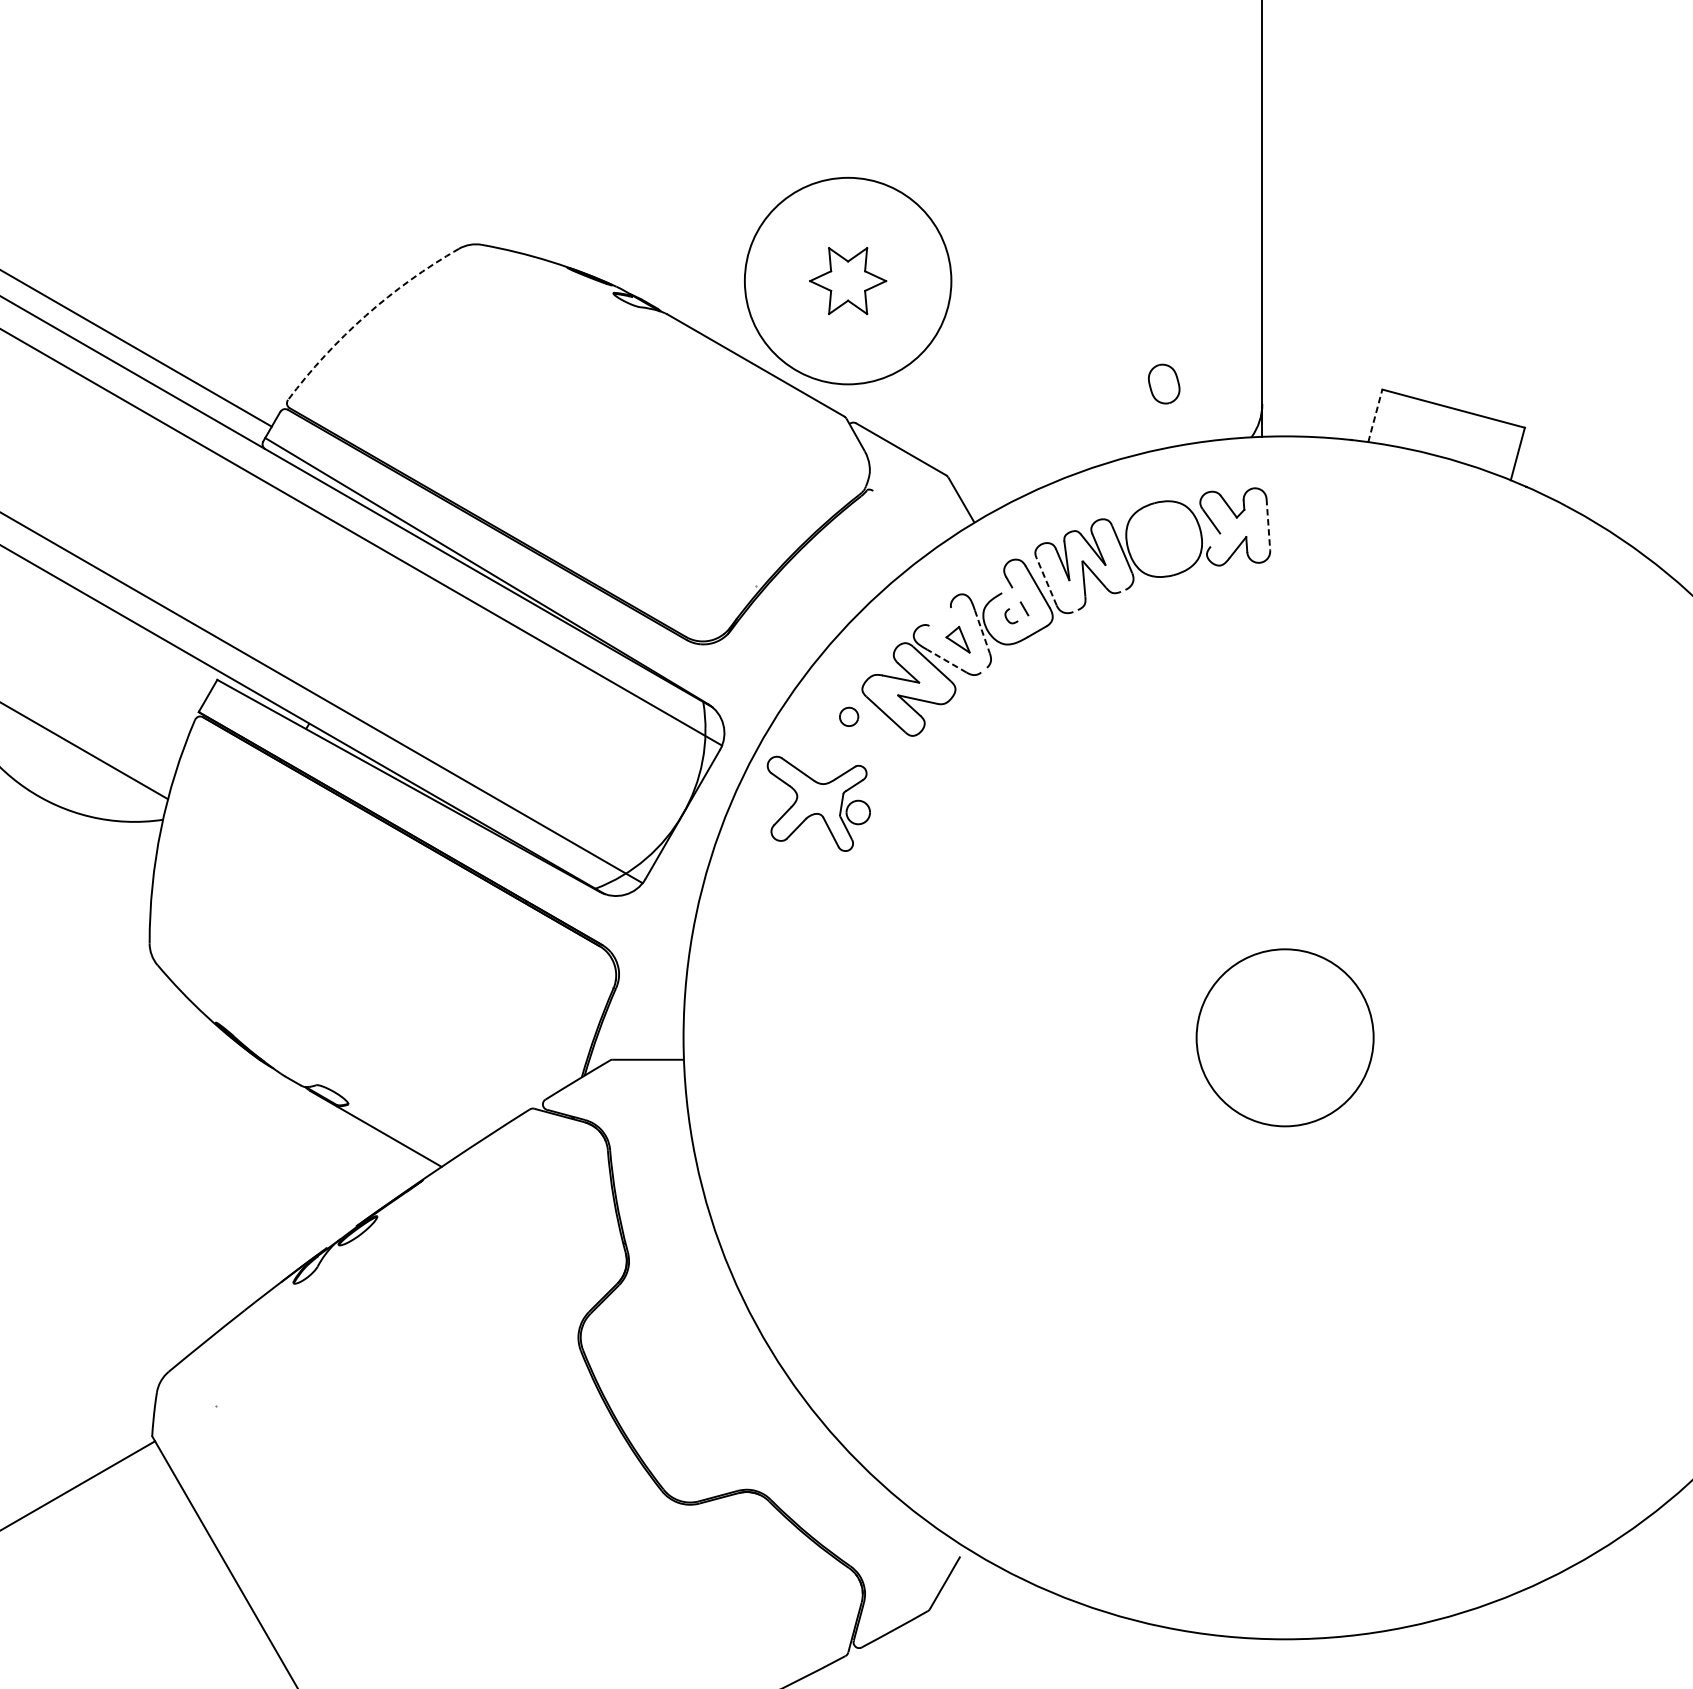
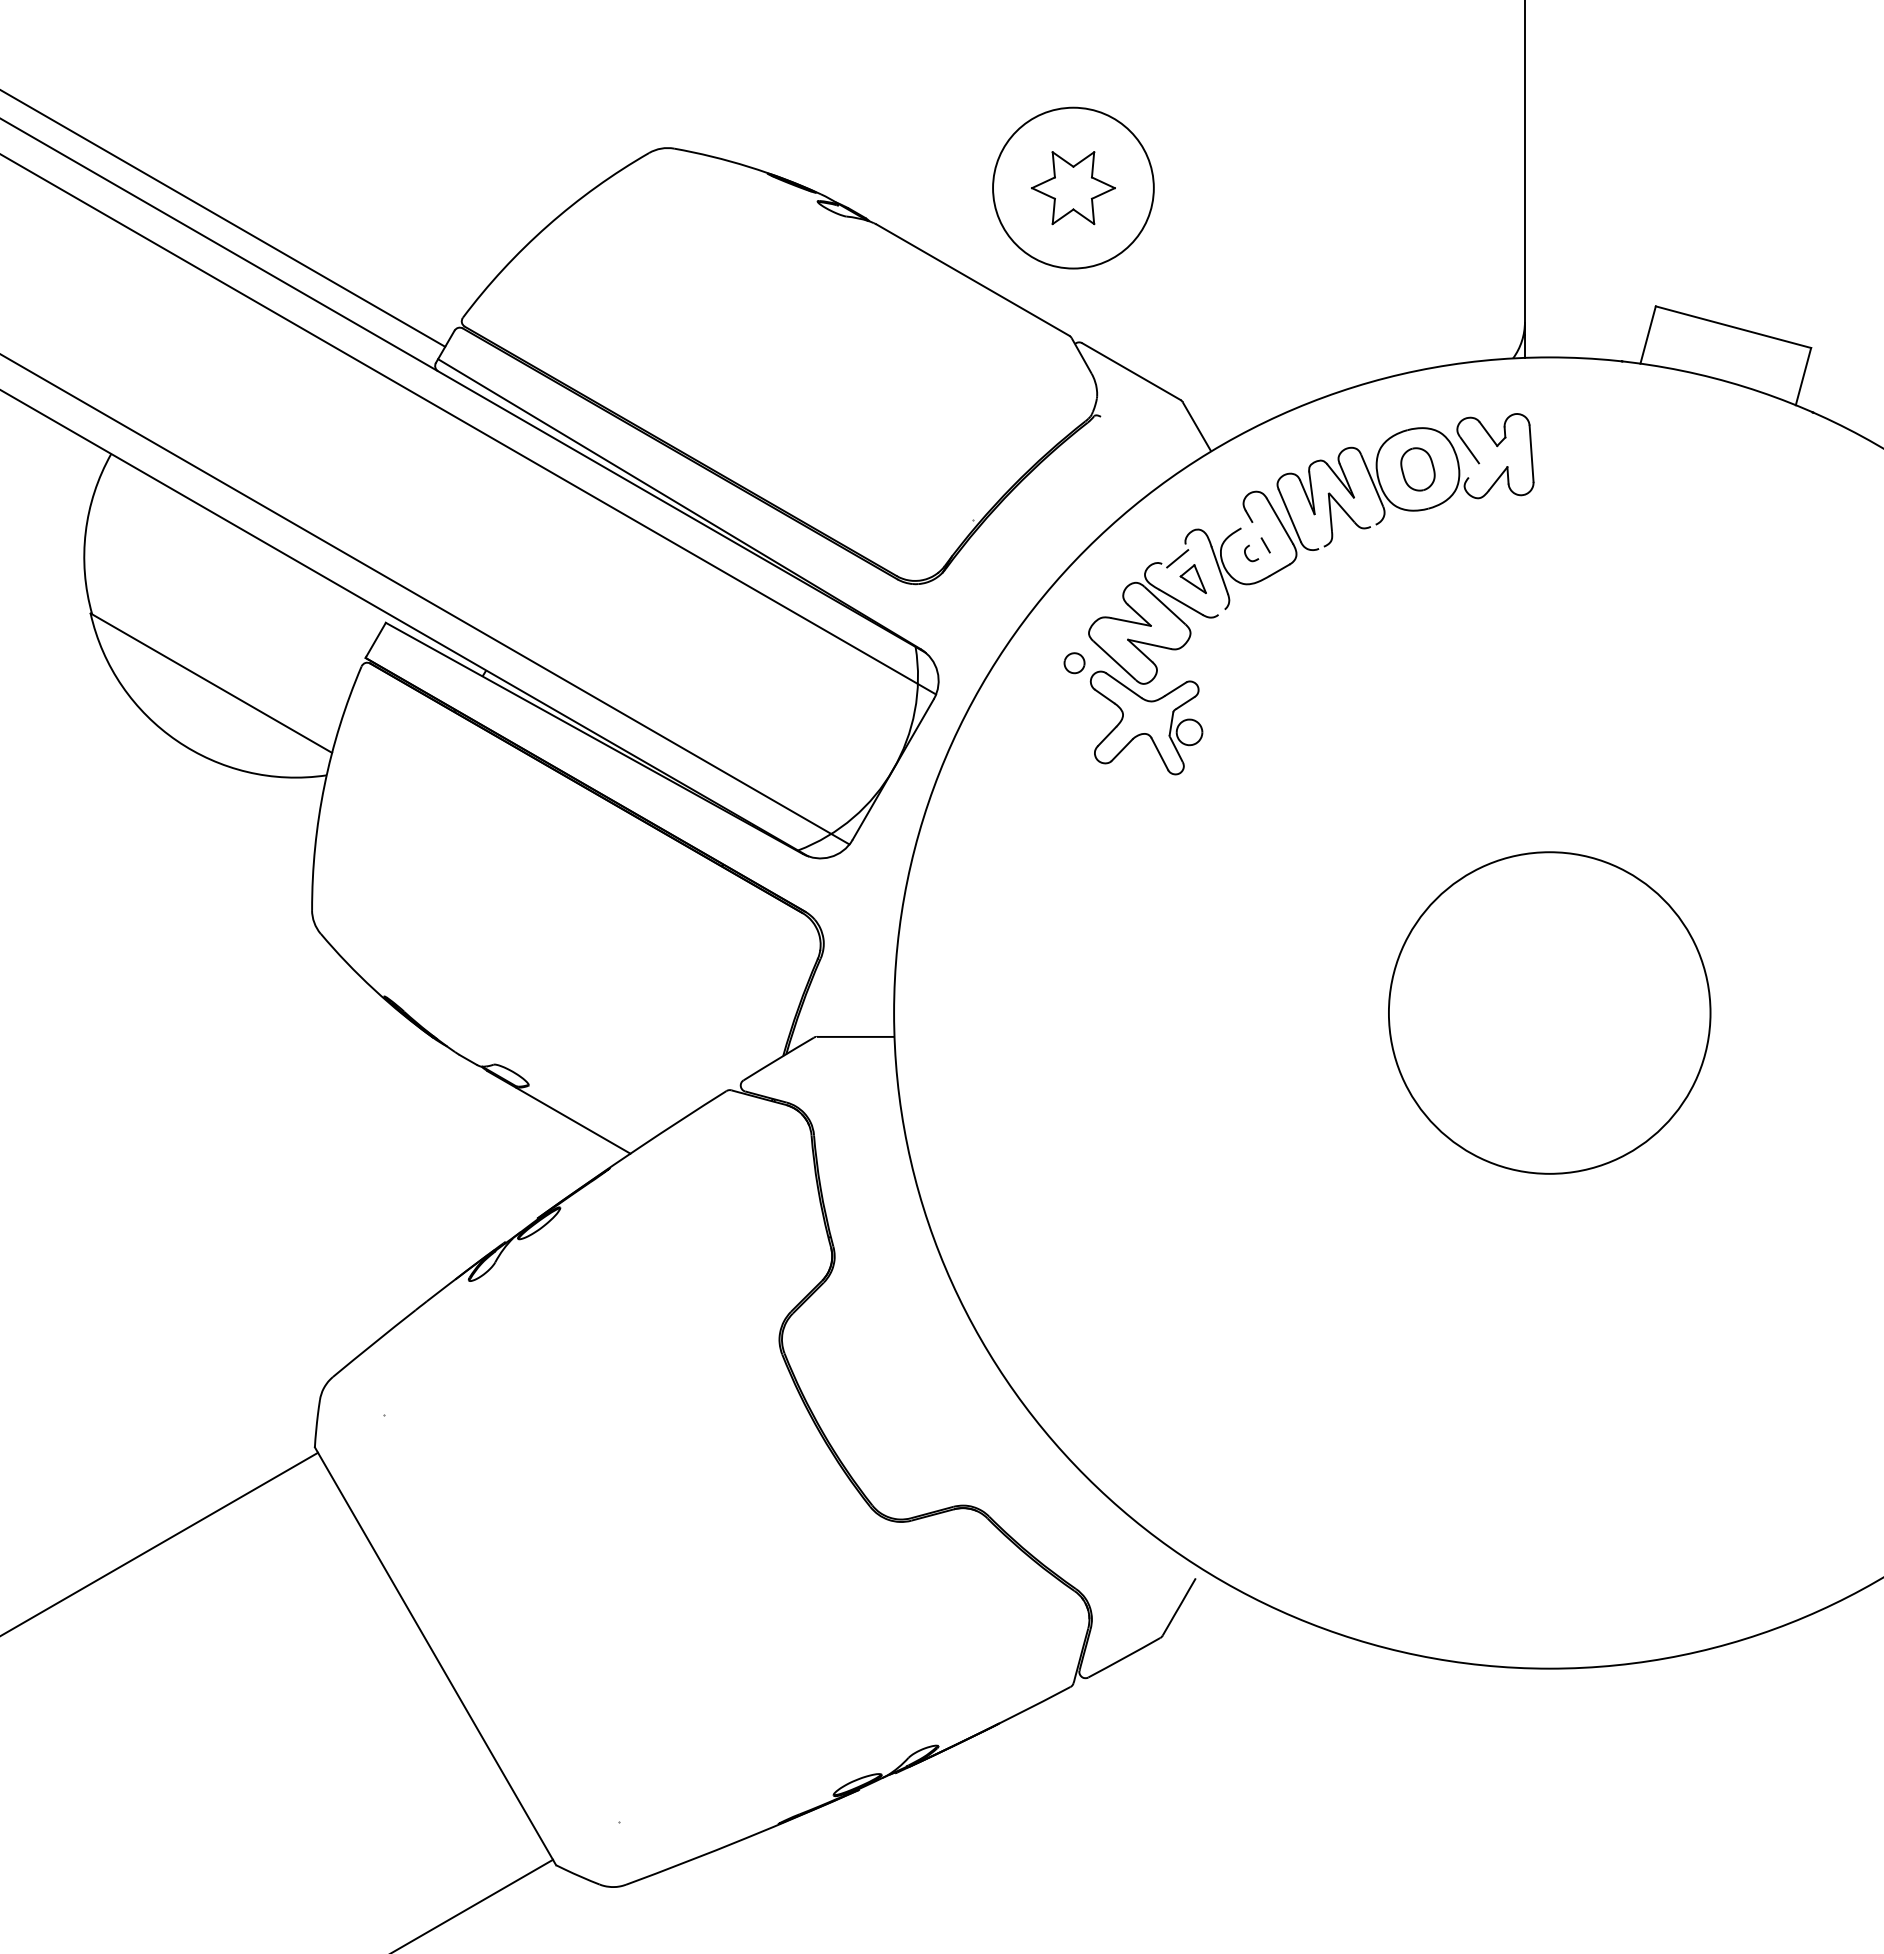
circle: (848, 280) -> (1073, 187), size x0.71
arc: (365, 315) -> (547, 225), dashed -> solid
part: (1163, 384) -> (1417, 469), moved
line: (1375, 416) -> (1648, 335), dashed -> solid
line: (1268, 525) -> (1531, 454), dashed -> solid
line: (1046, 581) -> (1289, 515), dashed -> solid
line: (943, 620) -> (1177, 558), added
line: (982, 631) -> (1219, 570), dashed -> solid
line: (947, 661) -> (1181, 602), dashed -> solid
part: (818, 803) -> (1146, 722), moved
circle: (1284, 1037) -> (1549, 1012), size x1.67

